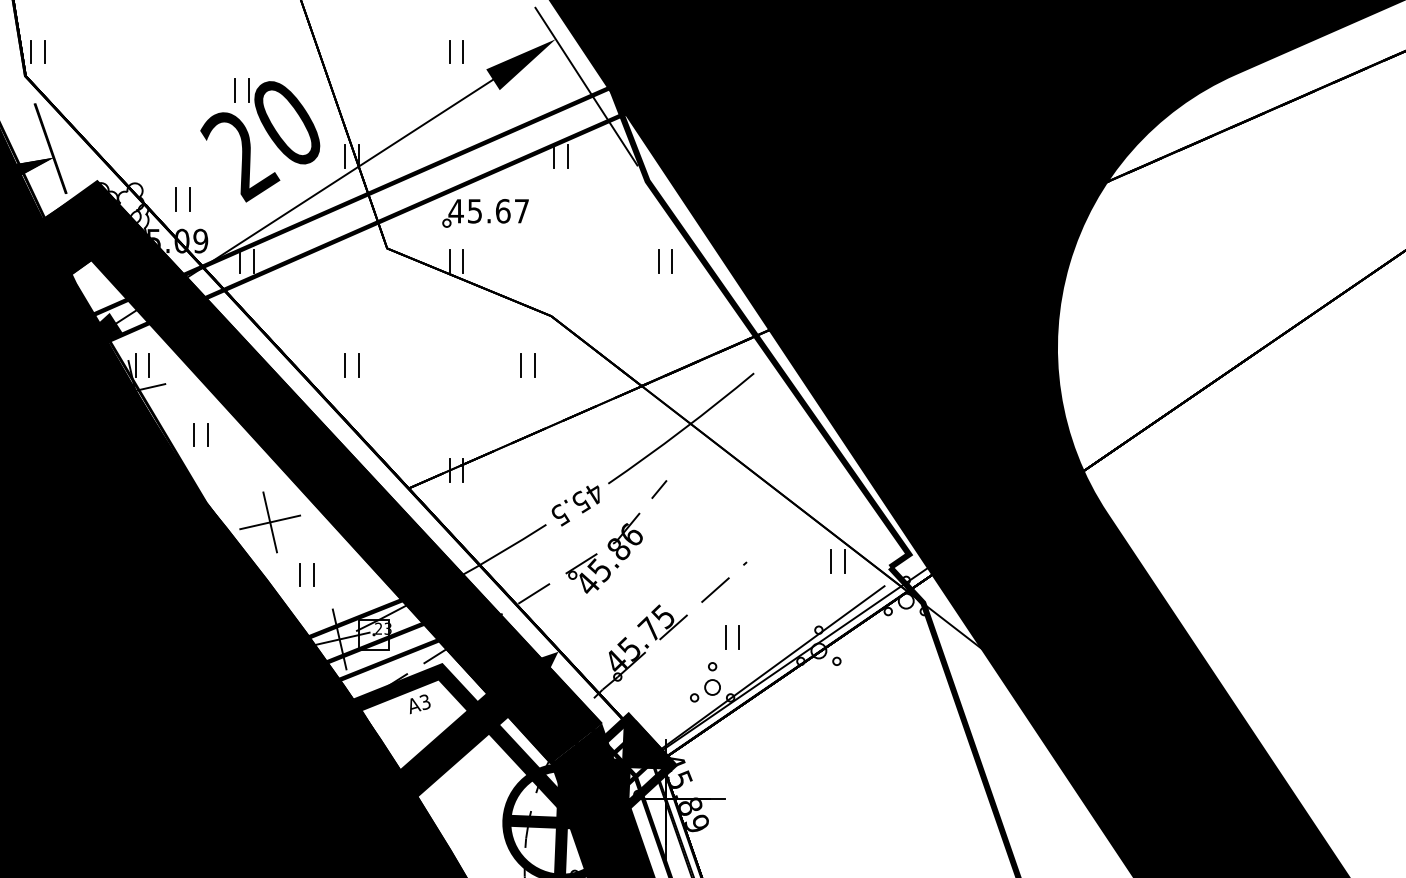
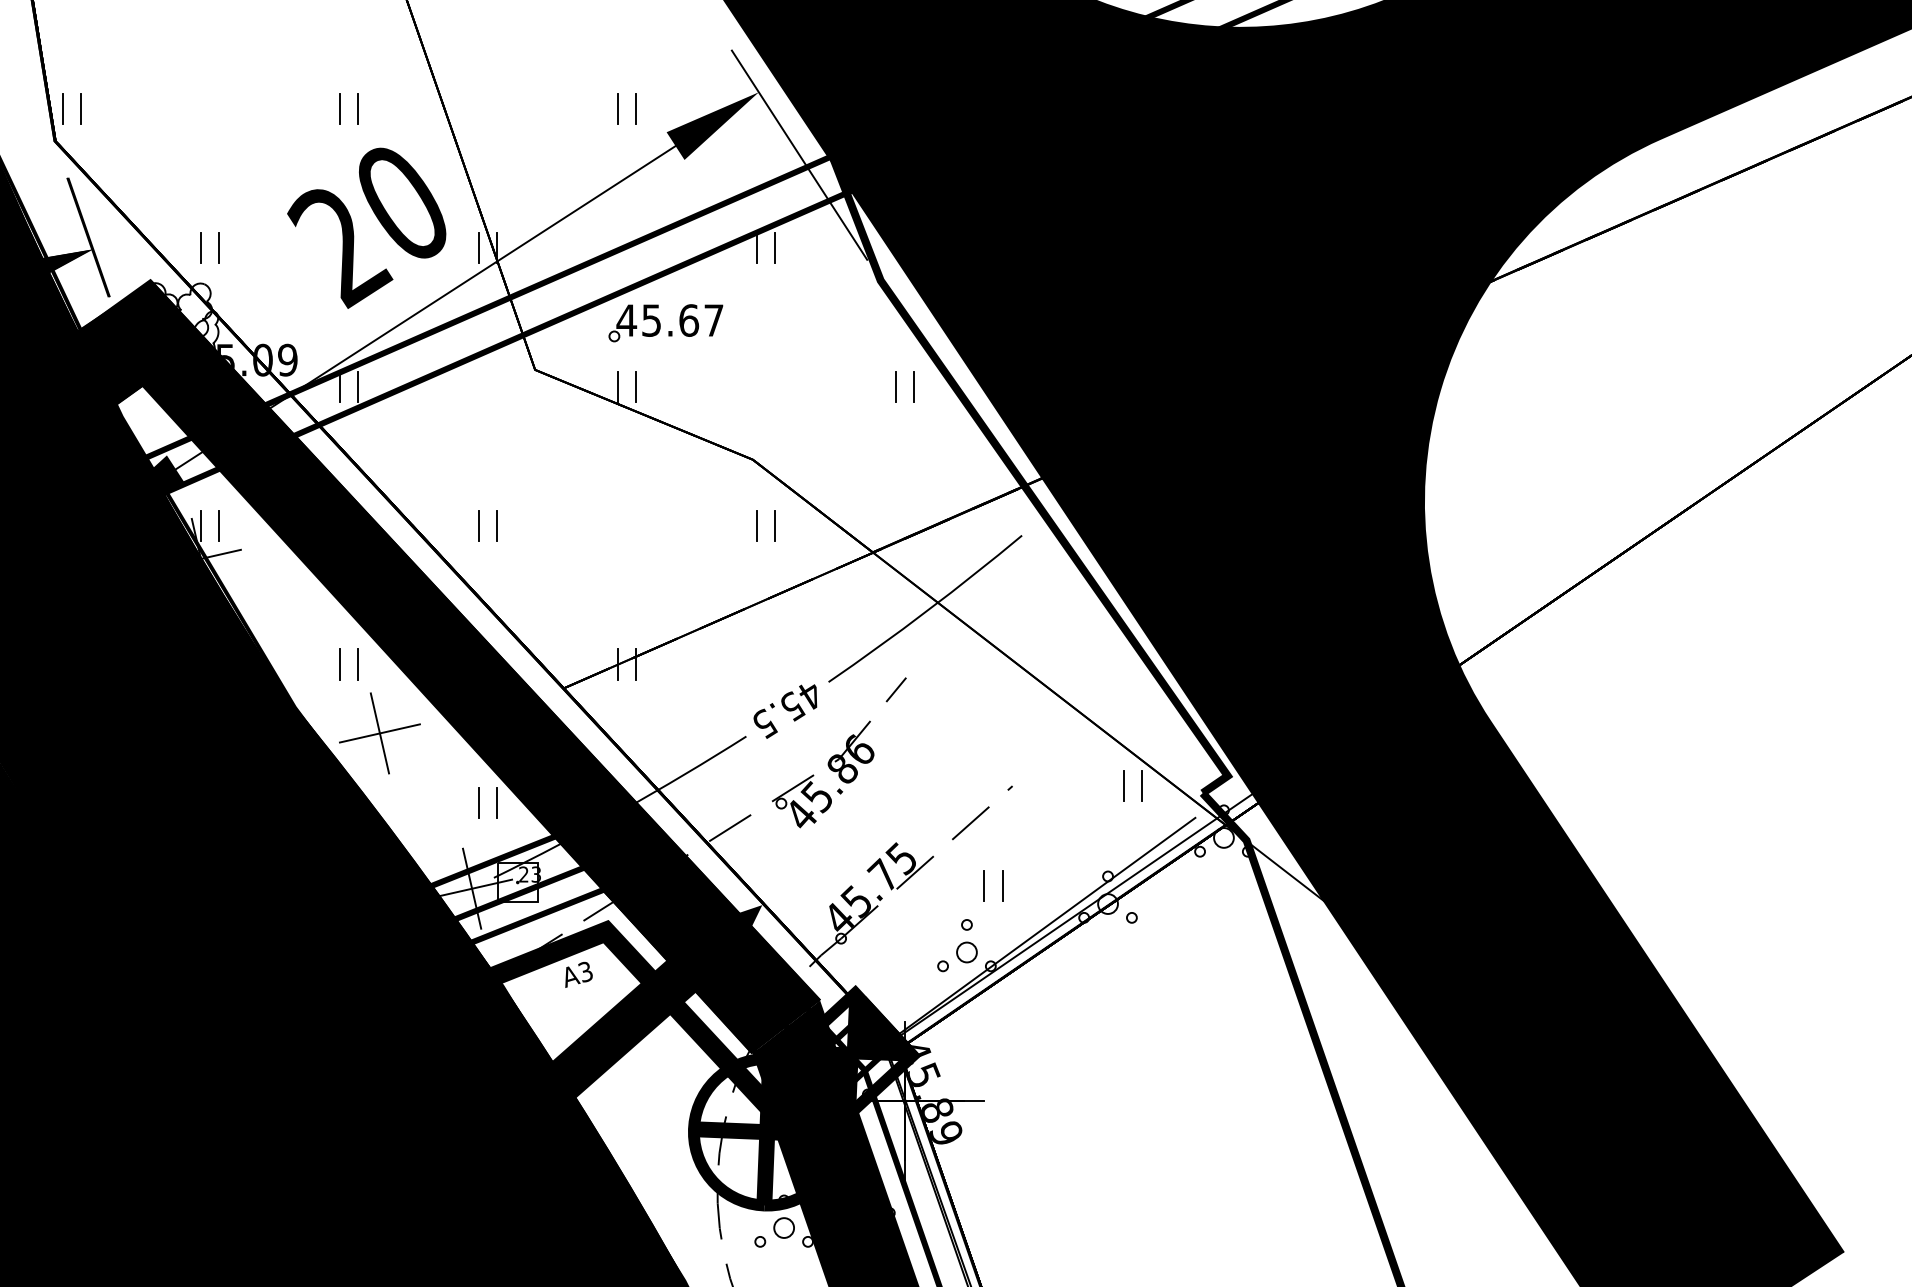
part: (235, 89) -> (340, 108), moved
part: (176, 199) -> (201, 247), moved
part: (521, 365) -> (757, 525), moved
part: (194, 435) -> (340, 664), moved
part: (300, 574) -> (479, 802), moved

